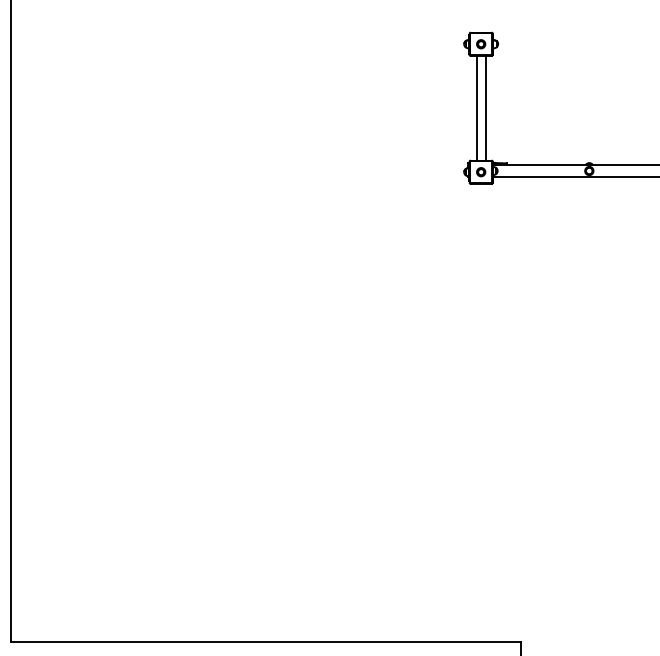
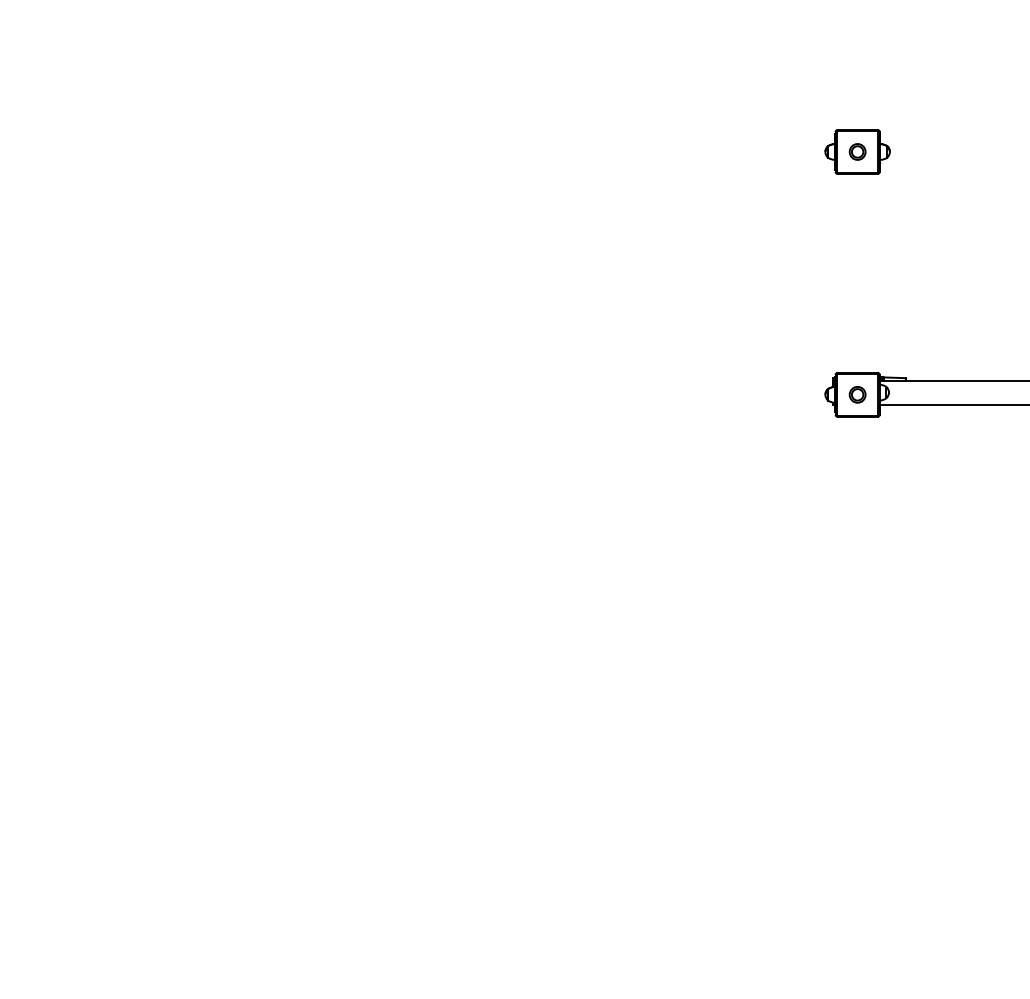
line: (476, 107) -> (848, 272), removed
line: (485, 107) -> (865, 272), removed

